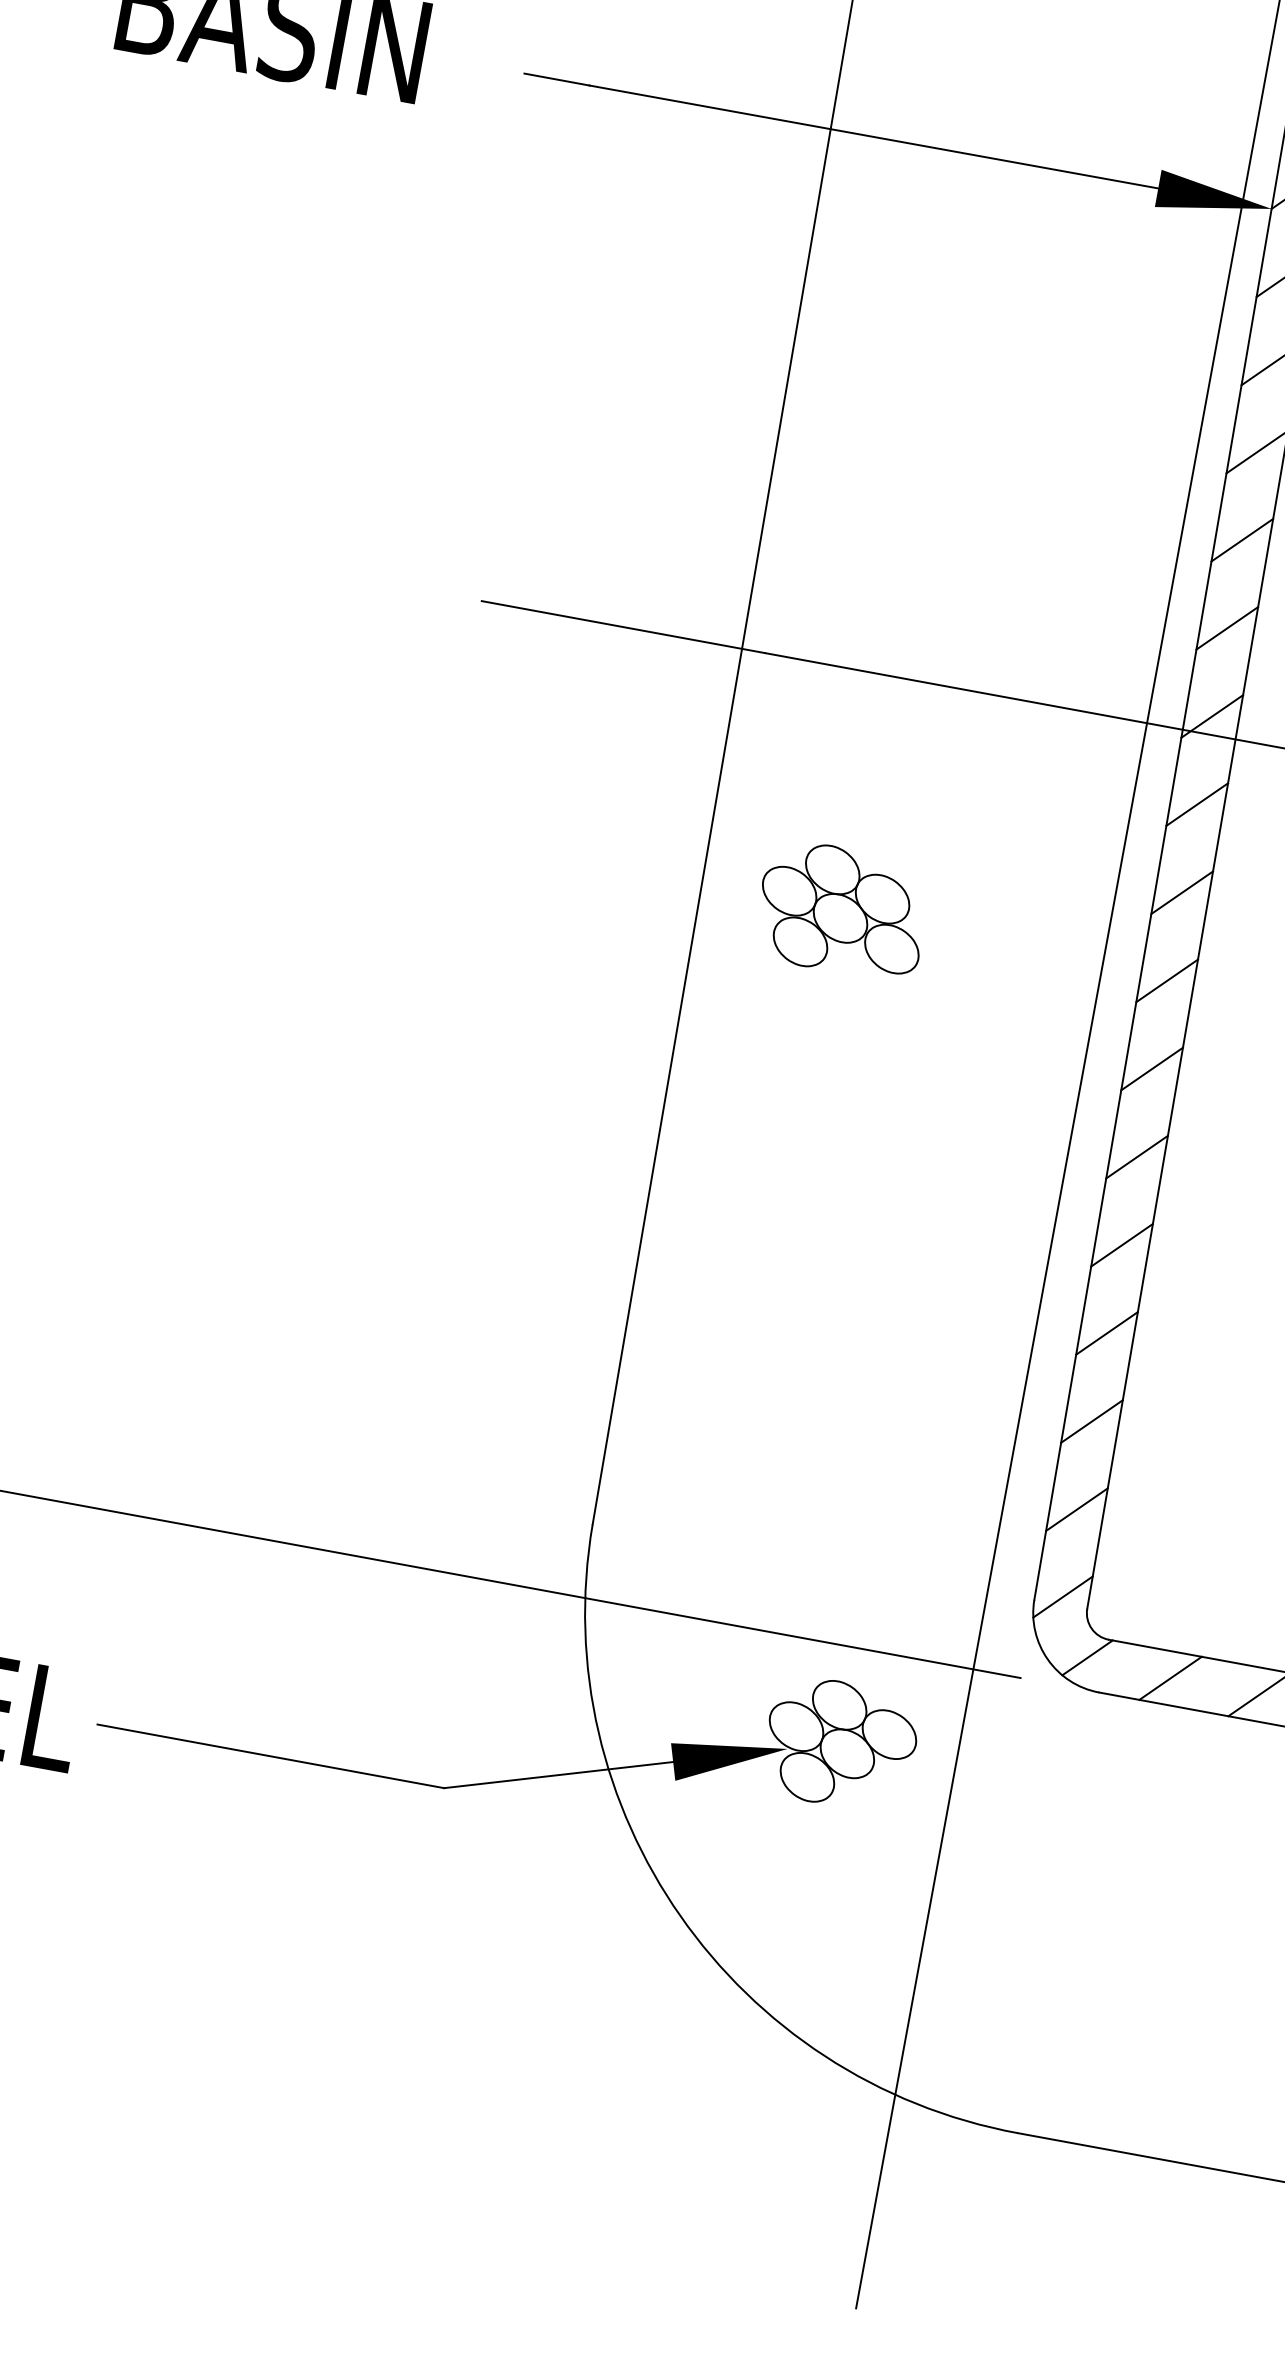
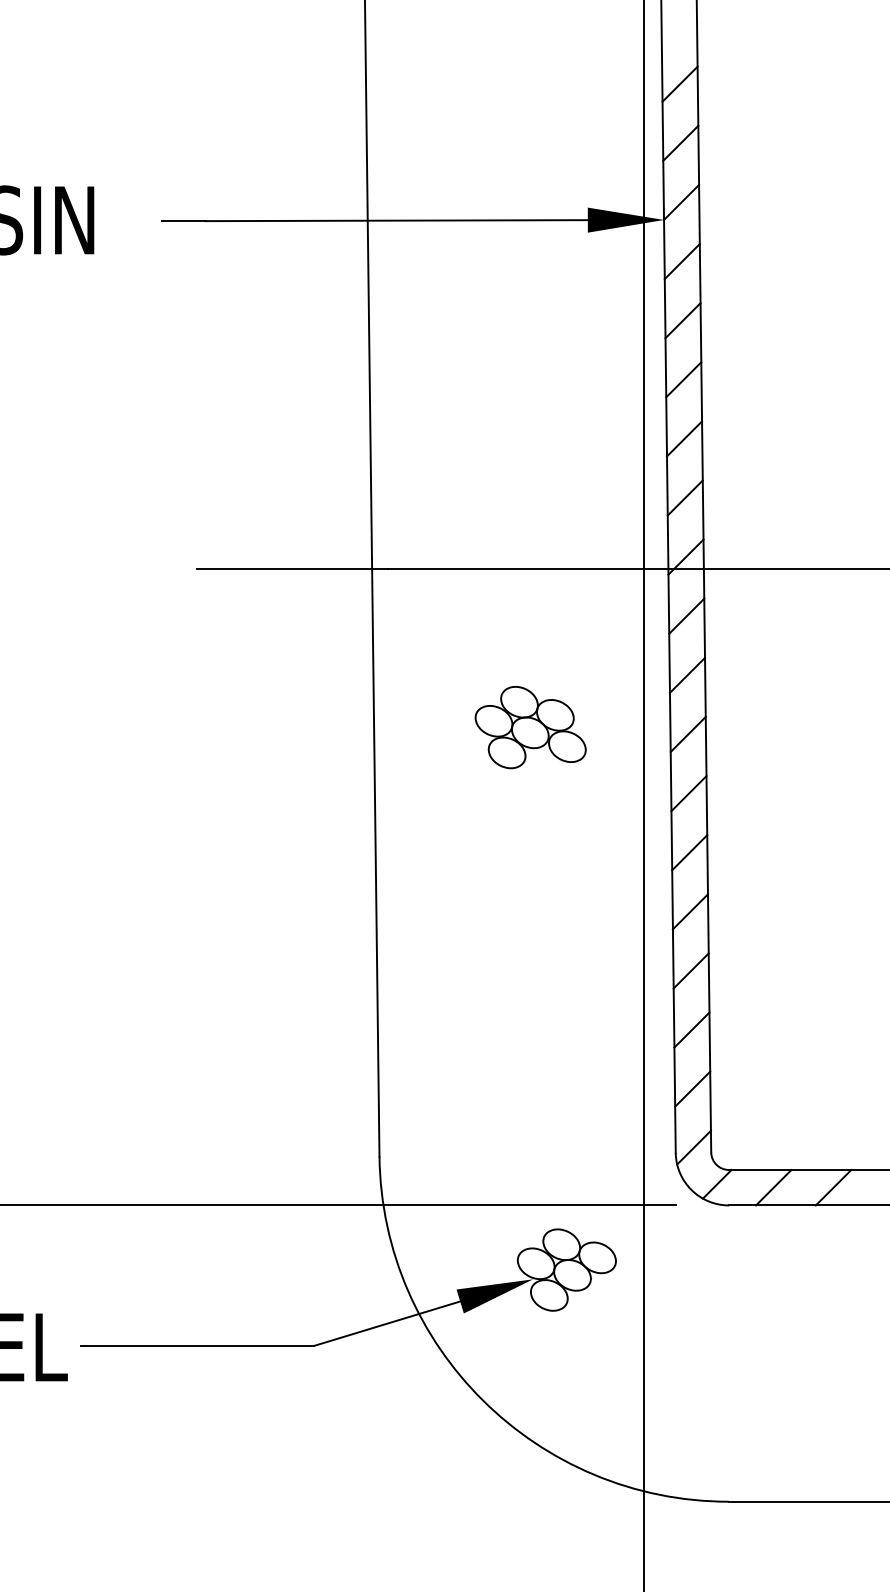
part: (842, 910) -> (530, 727), moved

